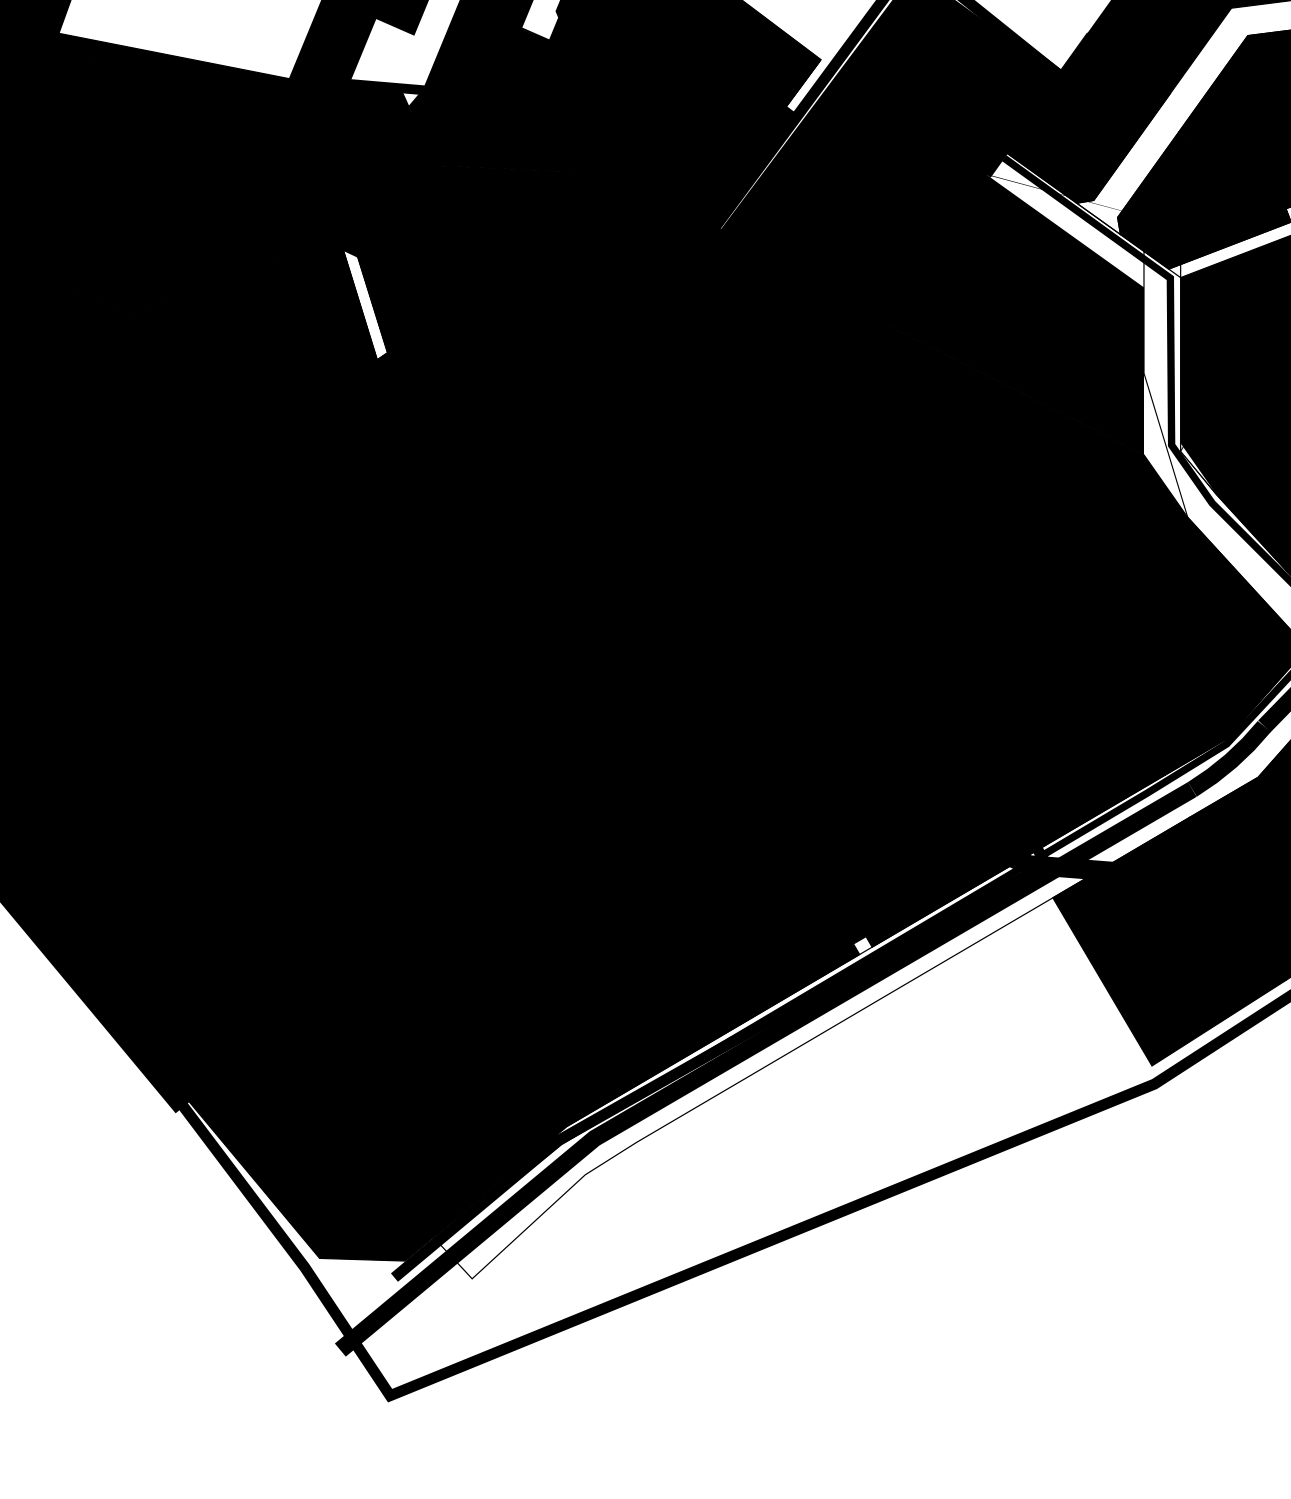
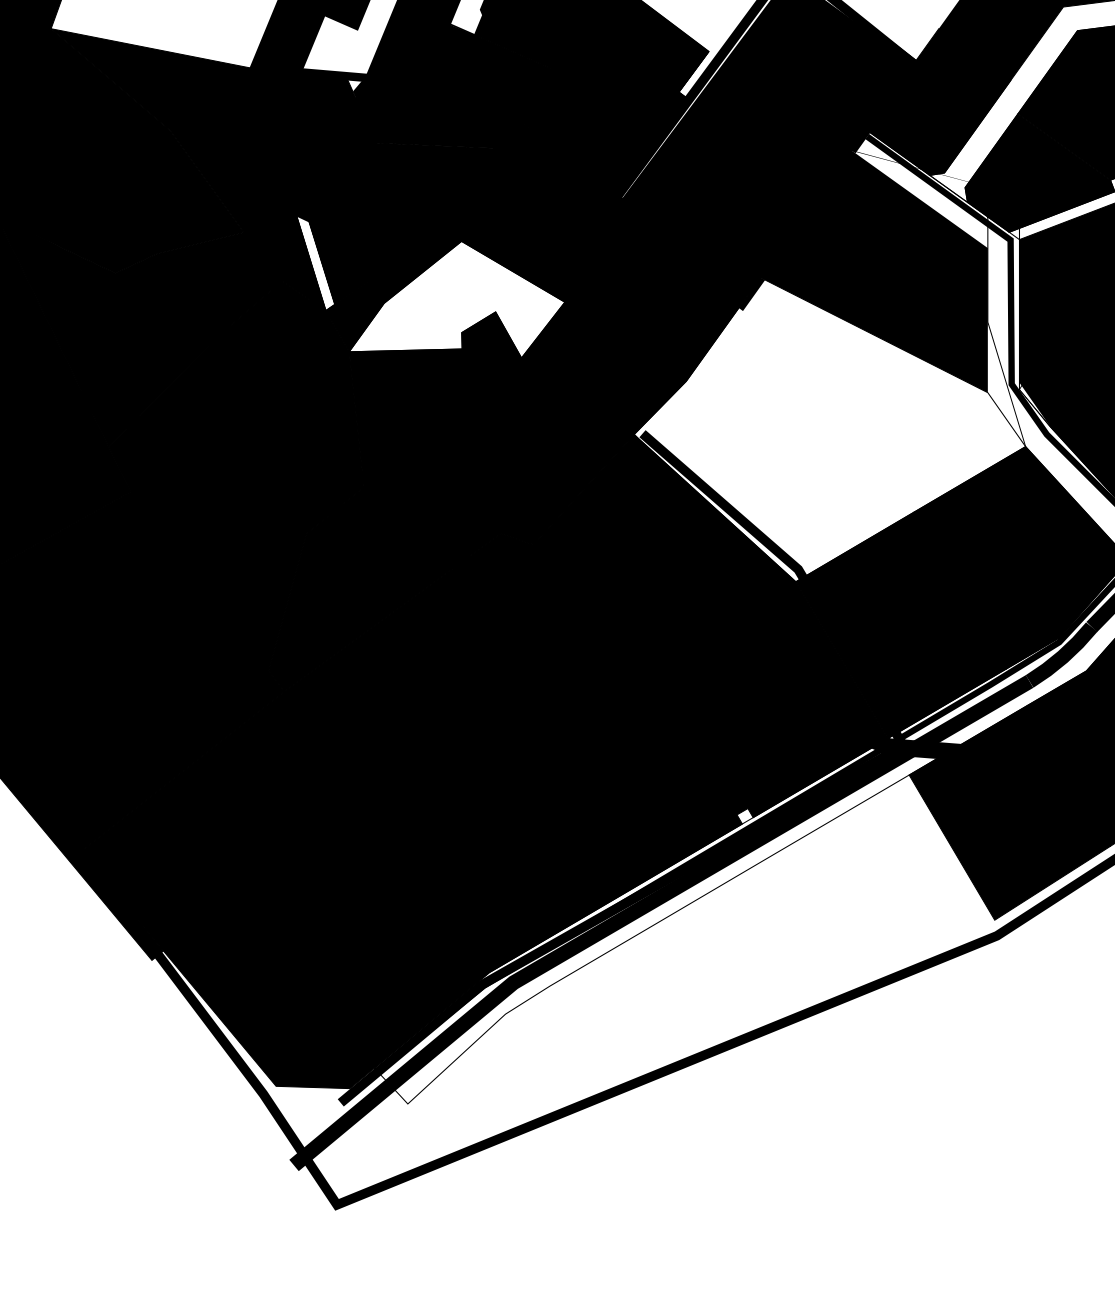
fill: (529, 346) -> (457, 299), removed
fill: (960, 497) -> (829, 429), removed

